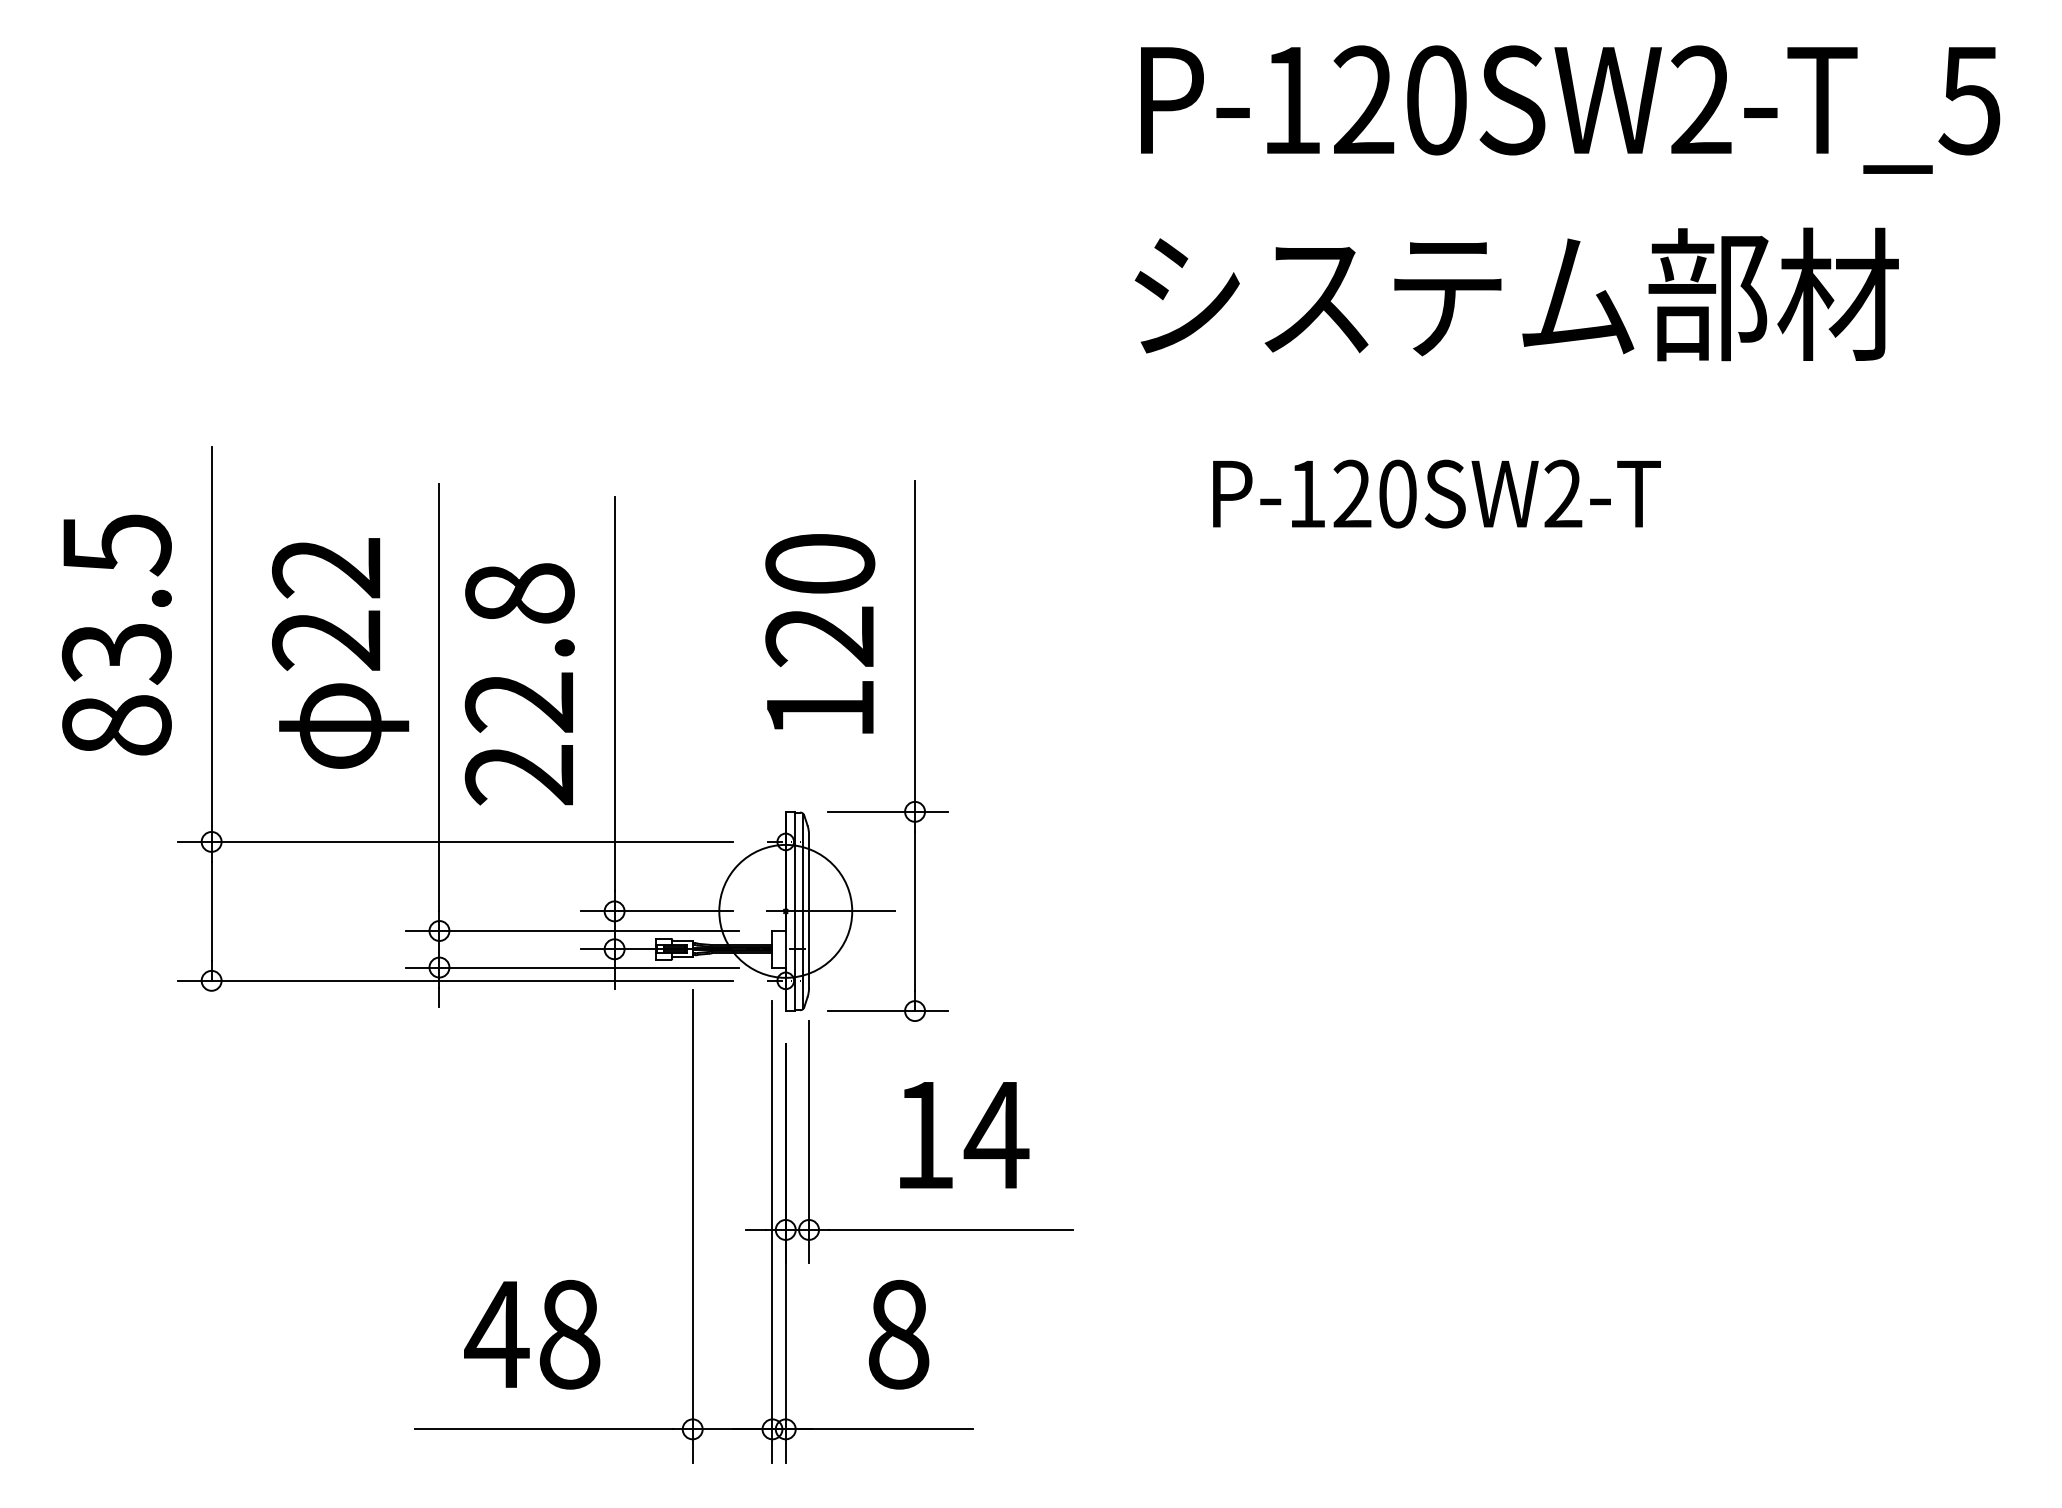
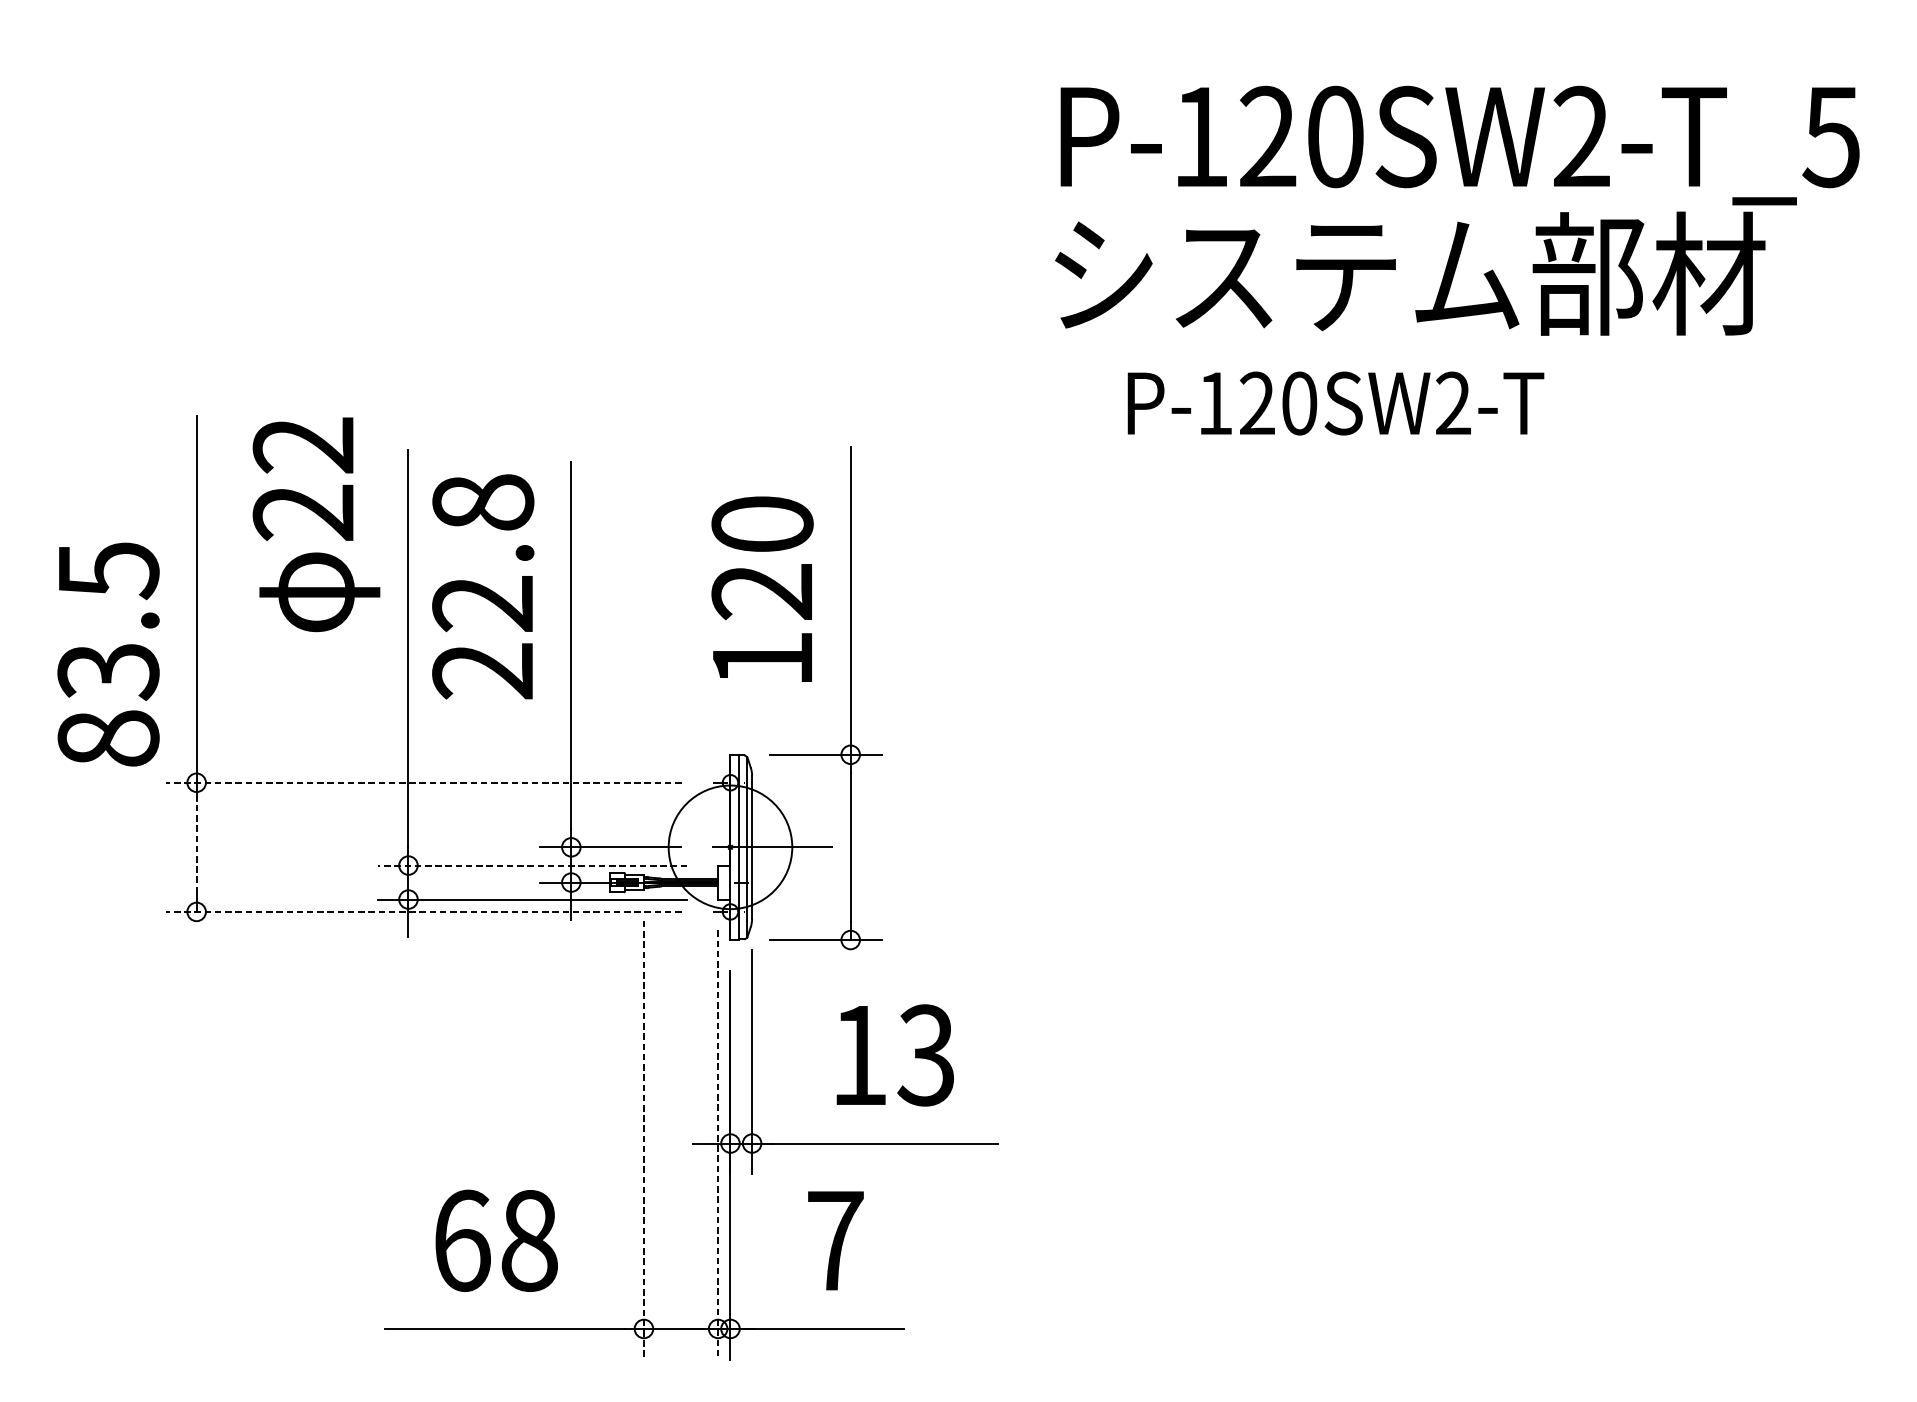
text: (1570, 109) -> (1460, 145), moved
text: (1436, 493) -> (1335, 402), moved
text: (116, 634) -> (108, 654), moved
text: (340, 653) -> (316, 524), moved
text: (519, 684) -> (482, 587), moved
line: (455, 841) -> (423, 782), solid -> dashed
line: (211, 910) -> (196, 846), solid -> dashed
line: (572, 931) -> (532, 866), solid -> dashed
line: (455, 980) -> (423, 911), solid -> dashed
text: (996, 1135) -> (926, 1055), 14 -> 13
line: (692, 1227) -> (643, 1141), solid -> dashed
line: (772, 1231) -> (718, 1144), solid -> dashed
text: (496, 1334) -> (461, 1240), 48 -> 68
text: (898, 1334) -> (835, 1240), 8 -> 7

